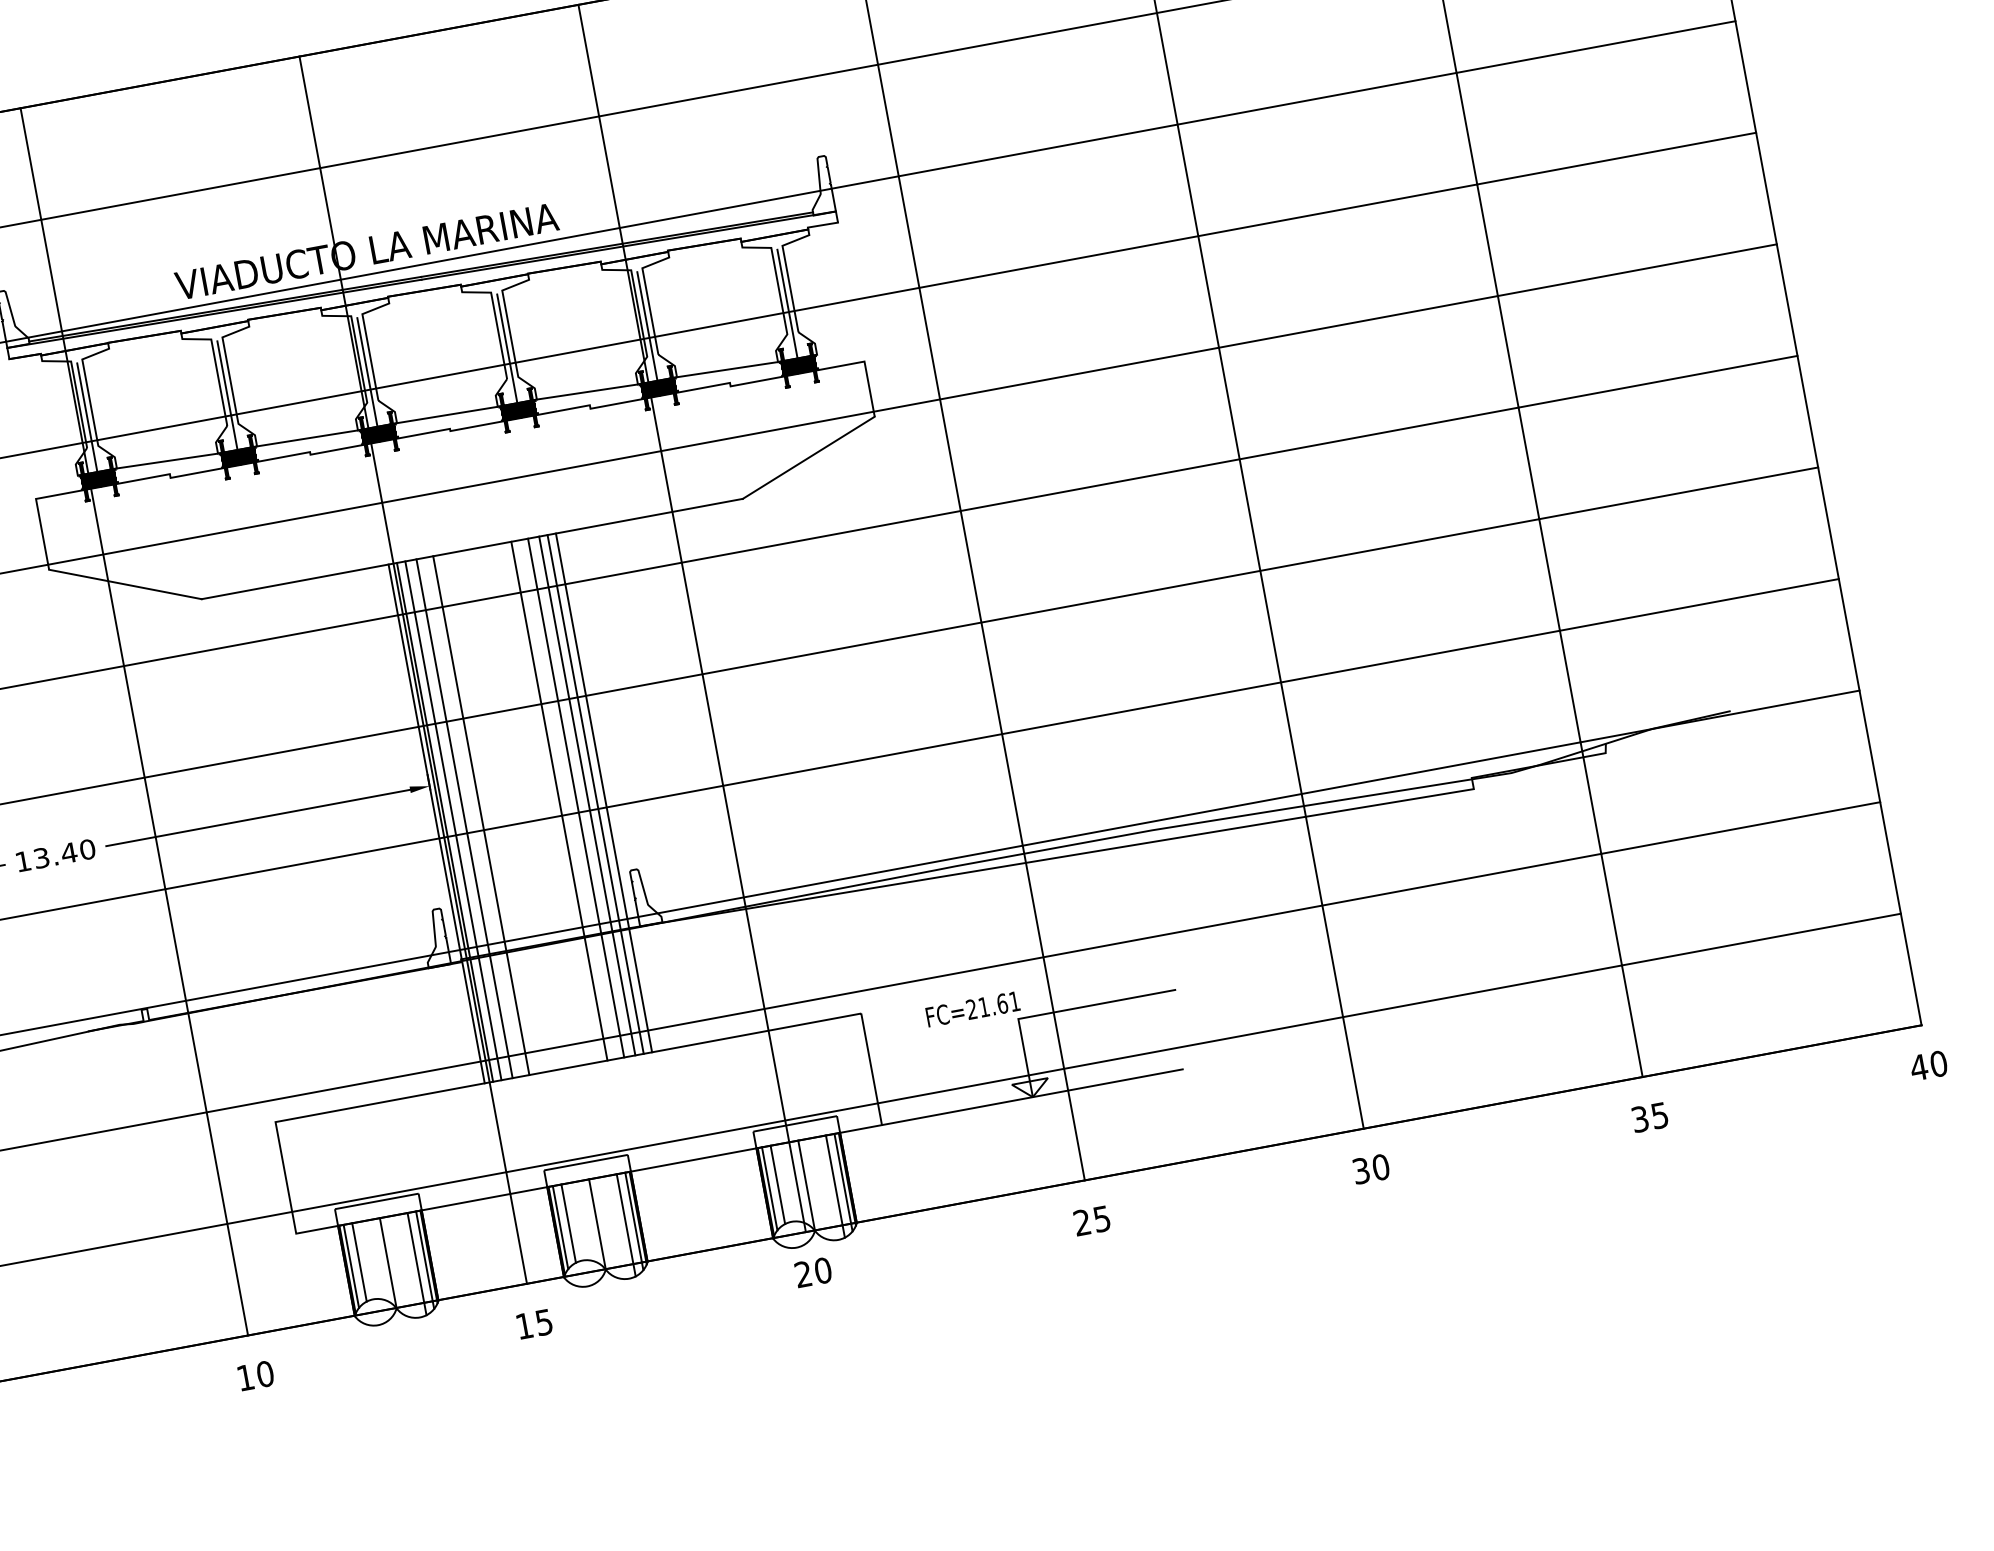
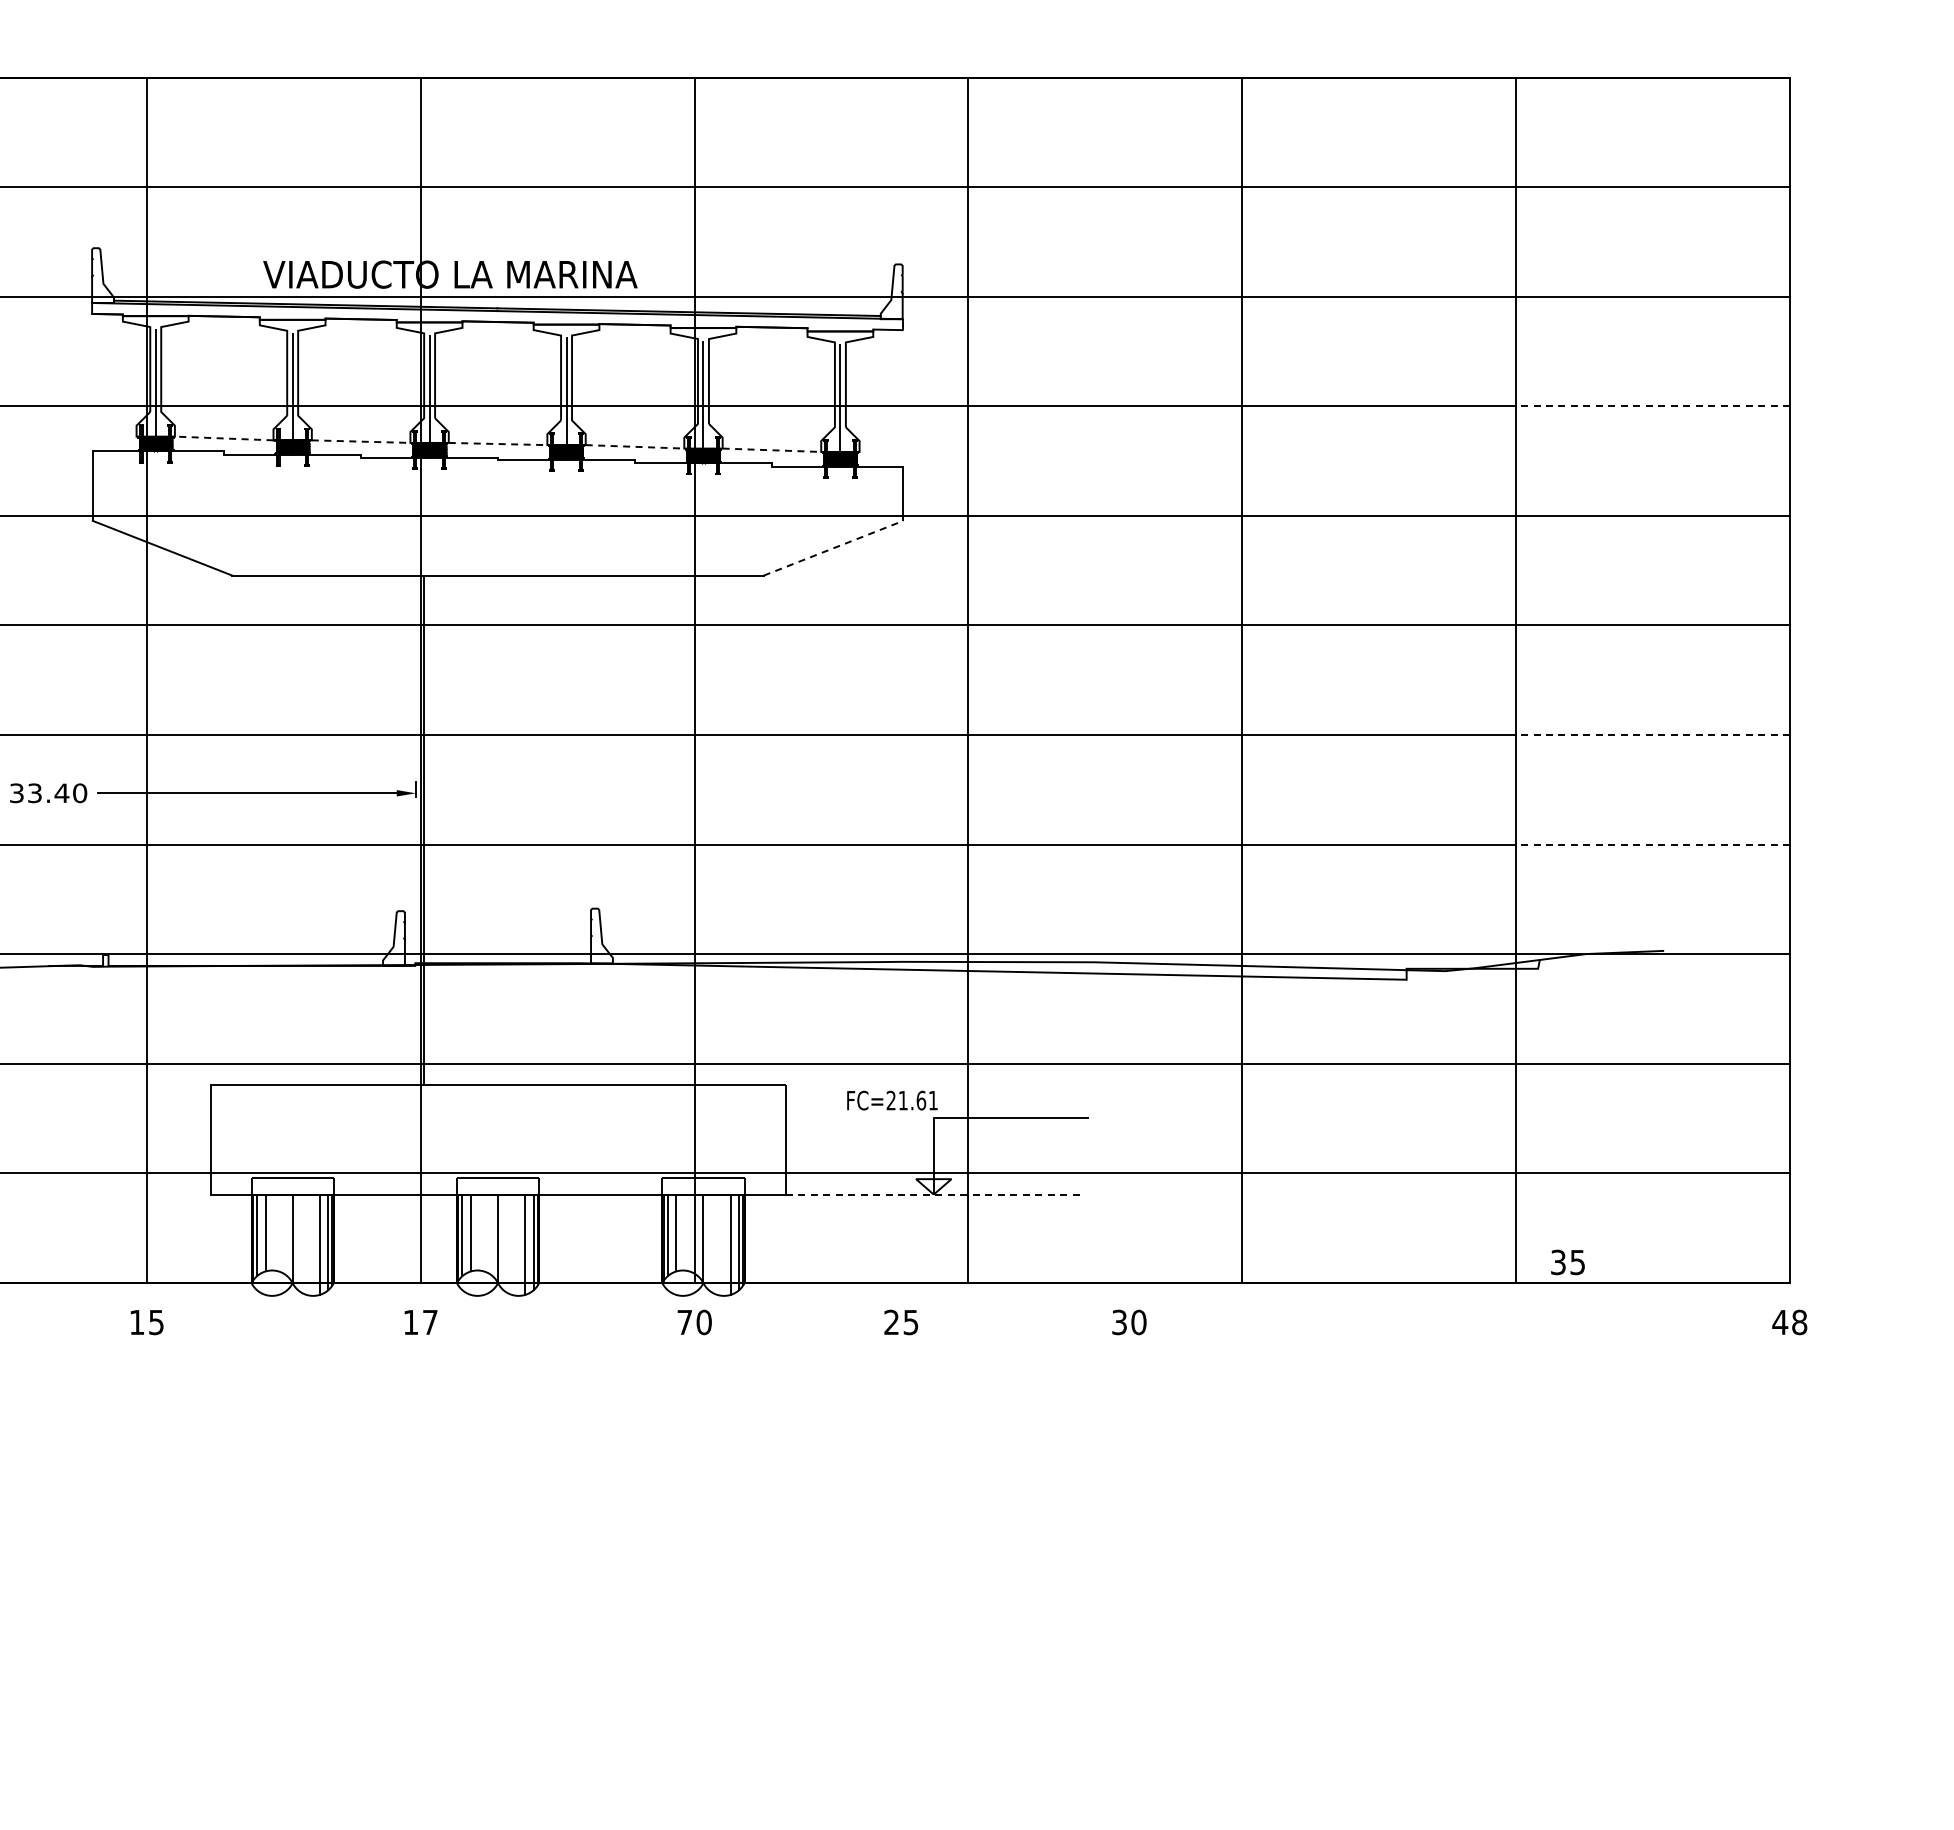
line: (1617, 158) -> (1653, 406), solid -> dashed
line: (728, 369) -> (772, 450), solid -> dashed
line: (587, 391) -> (635, 446), solid -> dashed
line: (447, 415) -> (498, 444), solid -> dashed
line: (307, 438) -> (361, 441), solid -> dashed
line: (809, 457) -> (834, 548), solid -> dashed
line: (166, 461) -> (223, 438), solid -> dashed
line: (1679, 493) -> (1653, 735), solid -> dashed
line: (1699, 604) -> (1653, 844), solid -> dashed
line: (604, 793) -> (580, 830), removed
line: (596, 794) -> (572, 830), removed
line: (587, 796) -> (563, 830), removed
line: (575, 798) -> (552, 830), removed
line: (559, 801) -> (536, 830), removed
line: (481, 815) -> (459, 830), removed
line: (464, 818) -> (443, 830), removed
line: (453, 820) -> (432, 830), removed
line: (436, 824) -> (415, 830), removed
text: (22, 861) -> (16, 793), 13.40 -> 33.40
text: (1938, 1064) -> (1799, 1322), 40 -> 48
line: (1033, 1096) -> (934, 1194), solid -> dashed
text: (1649, 1117) -> (1567, 1262), moved
text: (1371, 1169) -> (1129, 1322), moved
text: (1092, 1220) -> (901, 1322), moved
text: (802, 1273) -> (684, 1321), 20 -> 70
text: (544, 1322) -> (430, 1322), 15 -> 17
text: (265, 1374) -> (156, 1322), 10 -> 15

